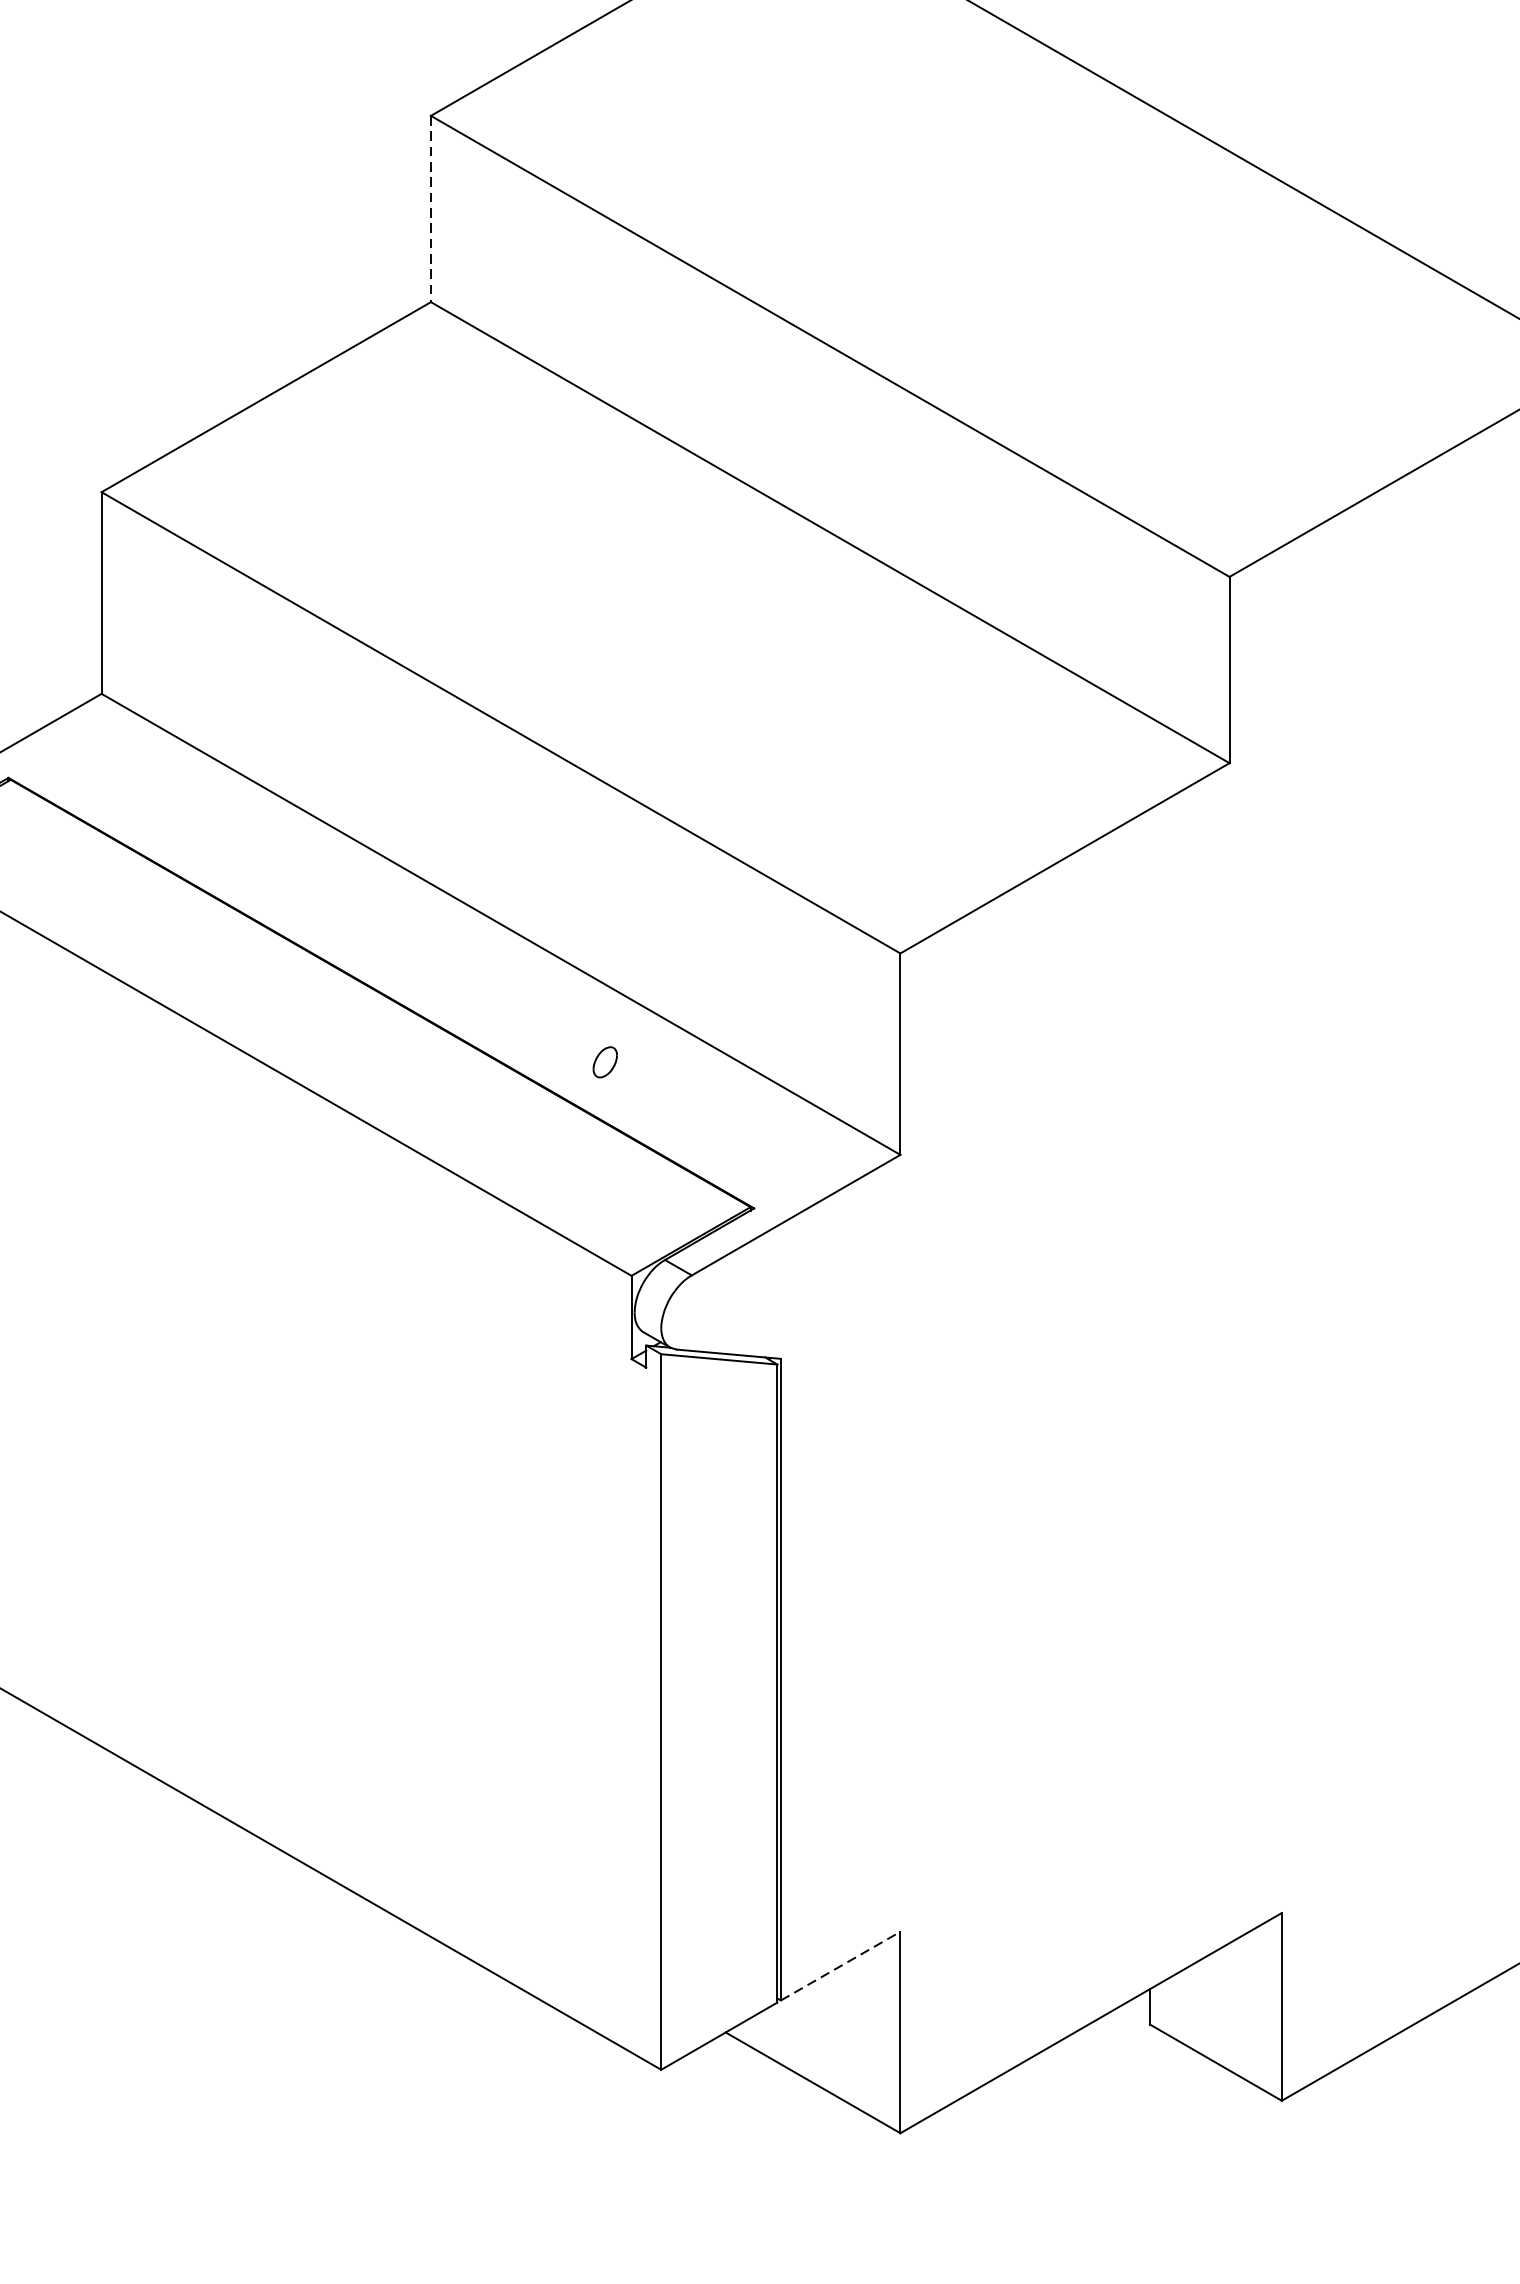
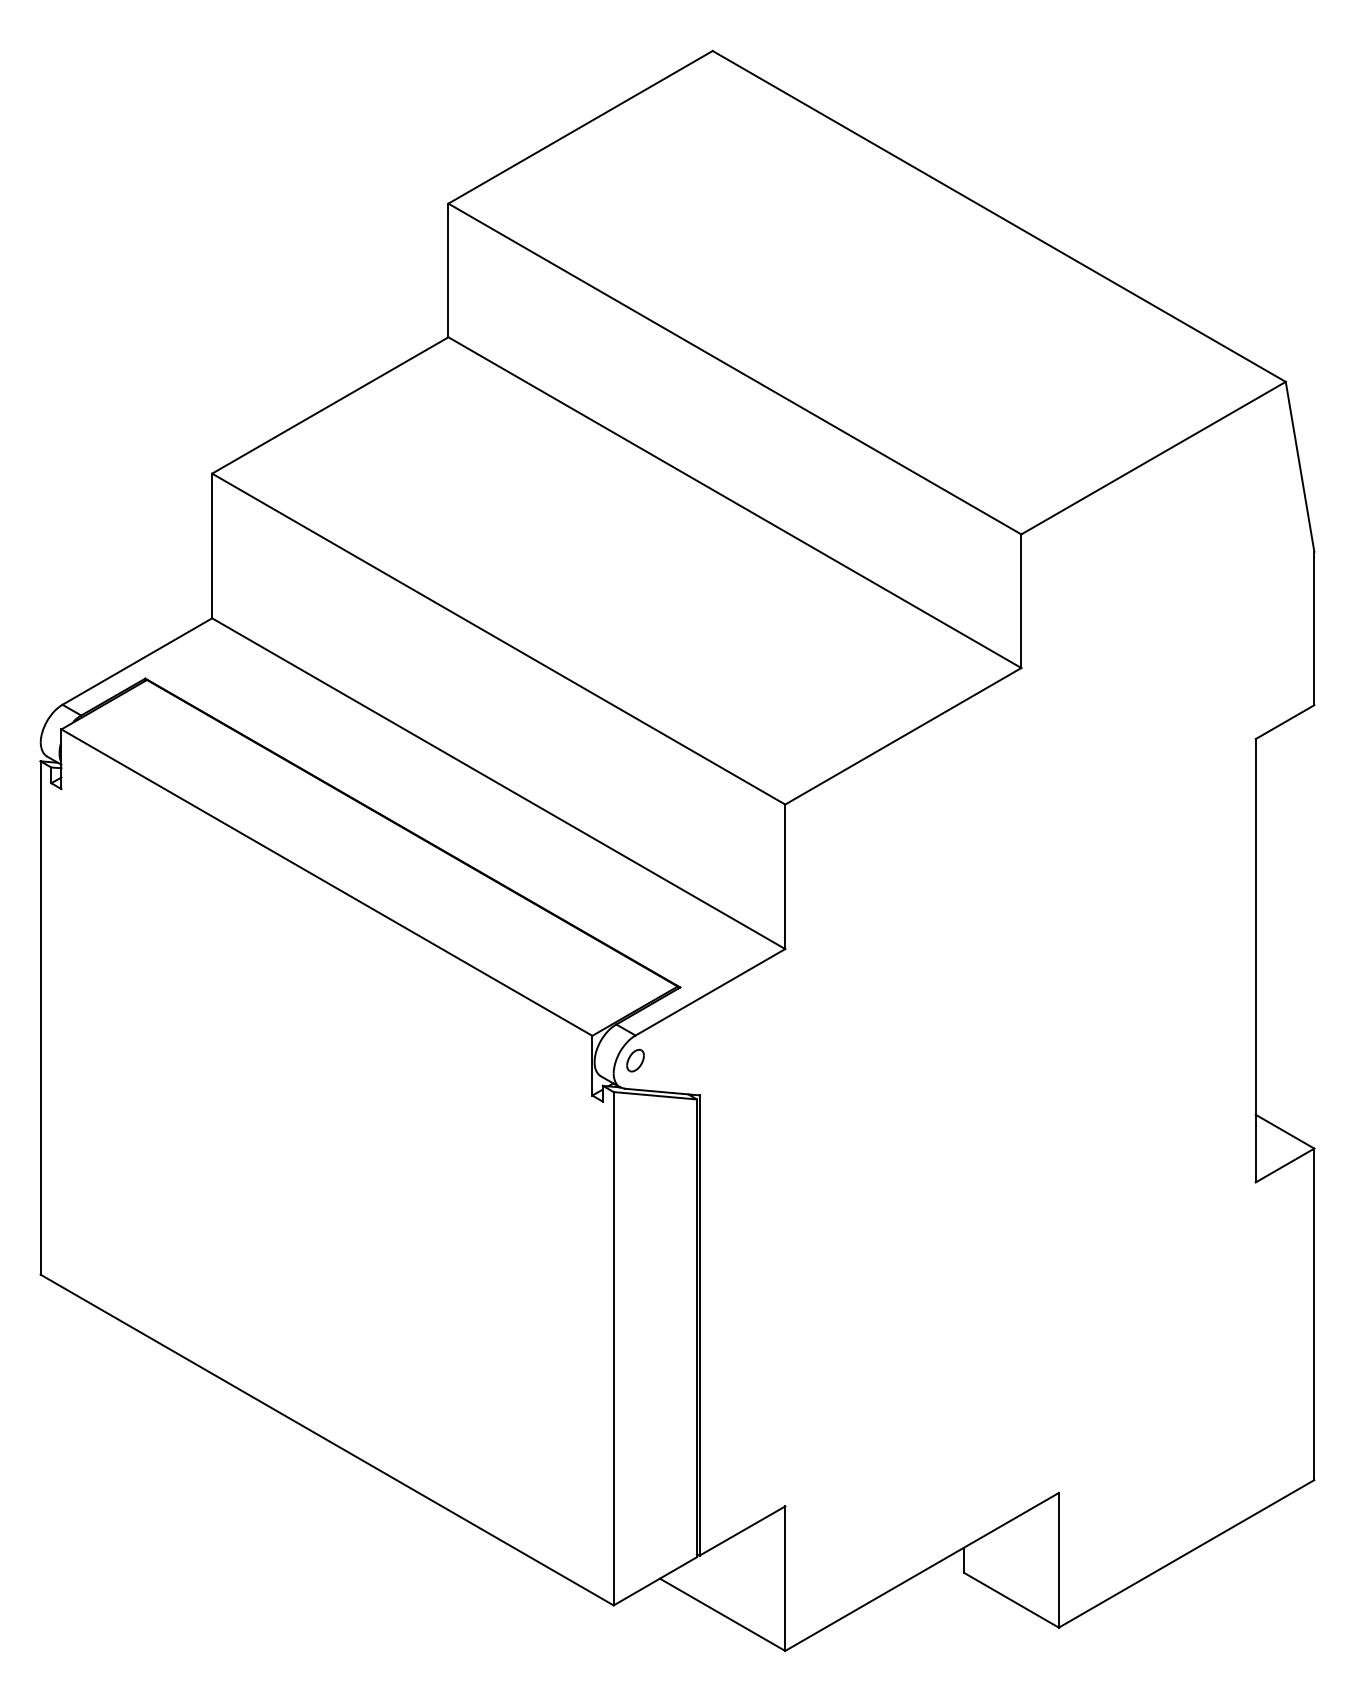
line: (431, 209) -> (448, 270), dashed -> solid
part: (605, 1062) -> (635, 1060), moved
line: (840, 1965) -> (742, 1530), dashed -> solid

